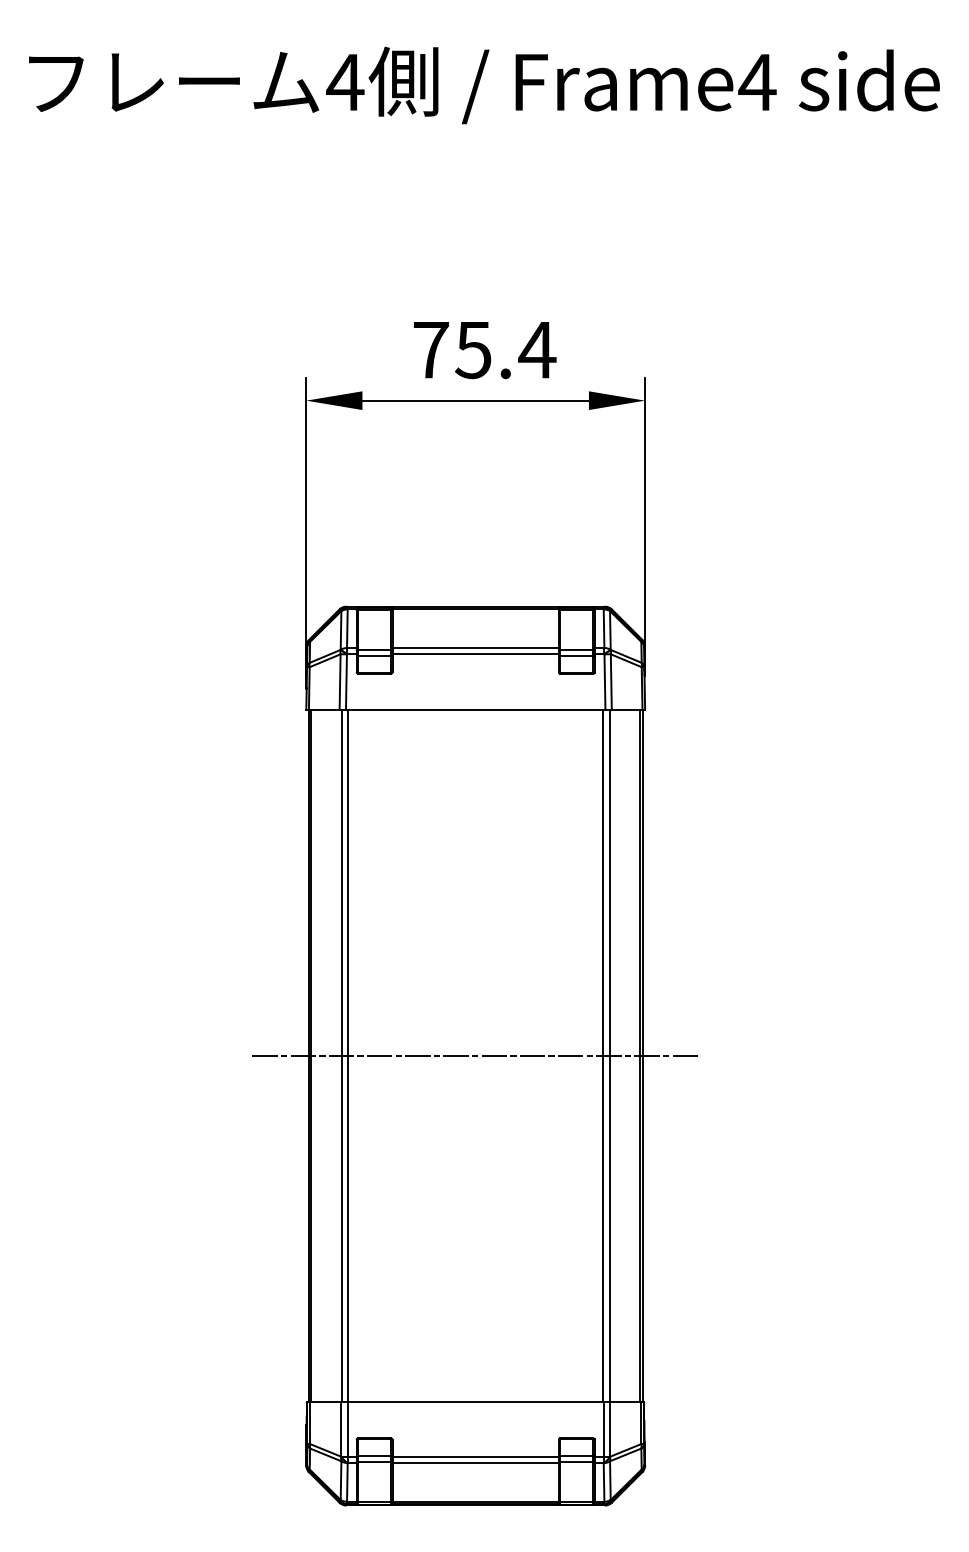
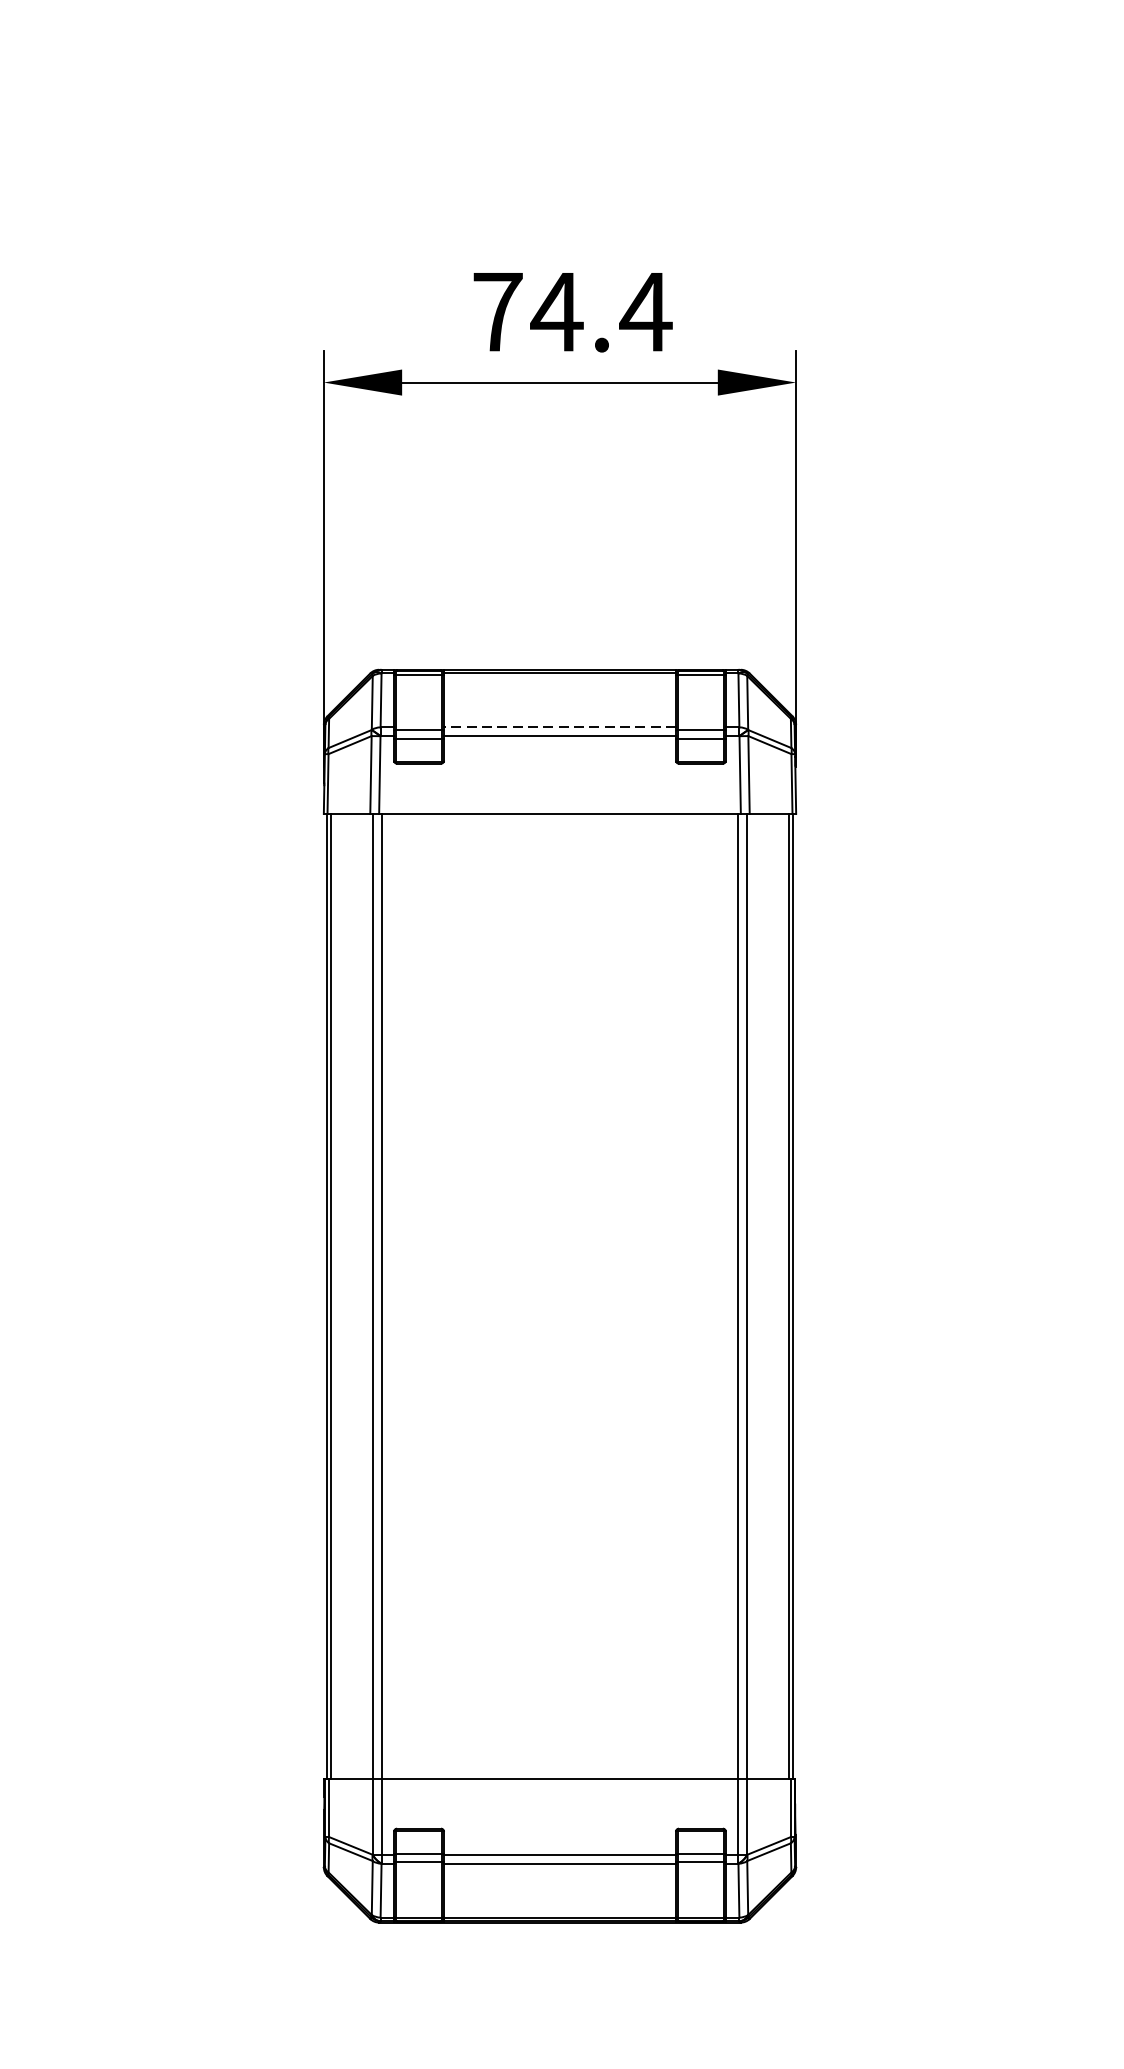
text: (473, 350) -> (556, 312), 75.4 -> 74.4
line: (475, 648) -> (559, 728), solid -> dashed
line: (475, 1056) -> (559, 1296), removed

